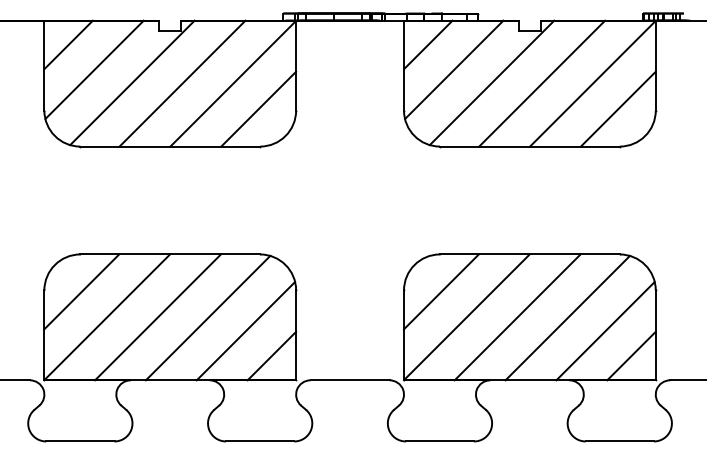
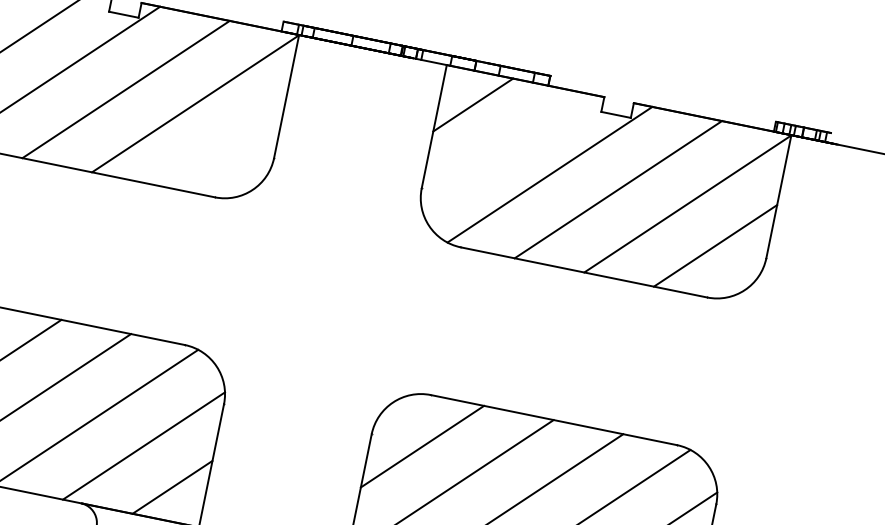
line: (454, 69) -> (502, 145), removed
line: (258, 108) -> (223, 144), removed

